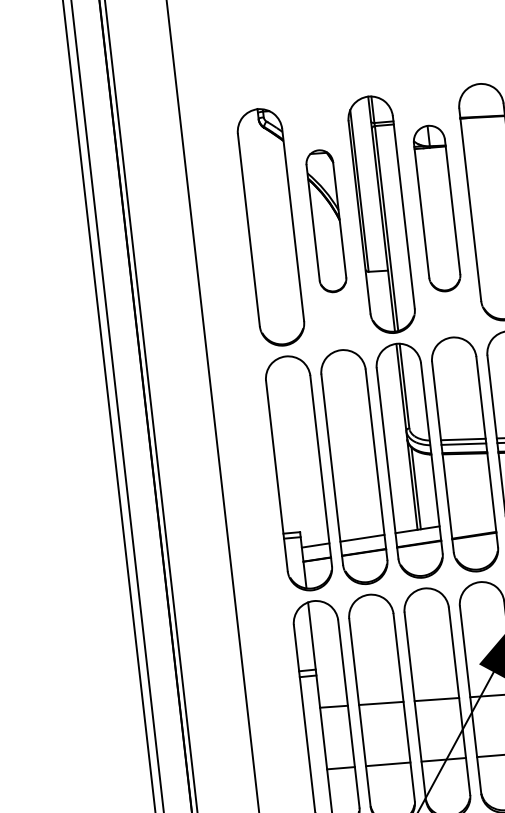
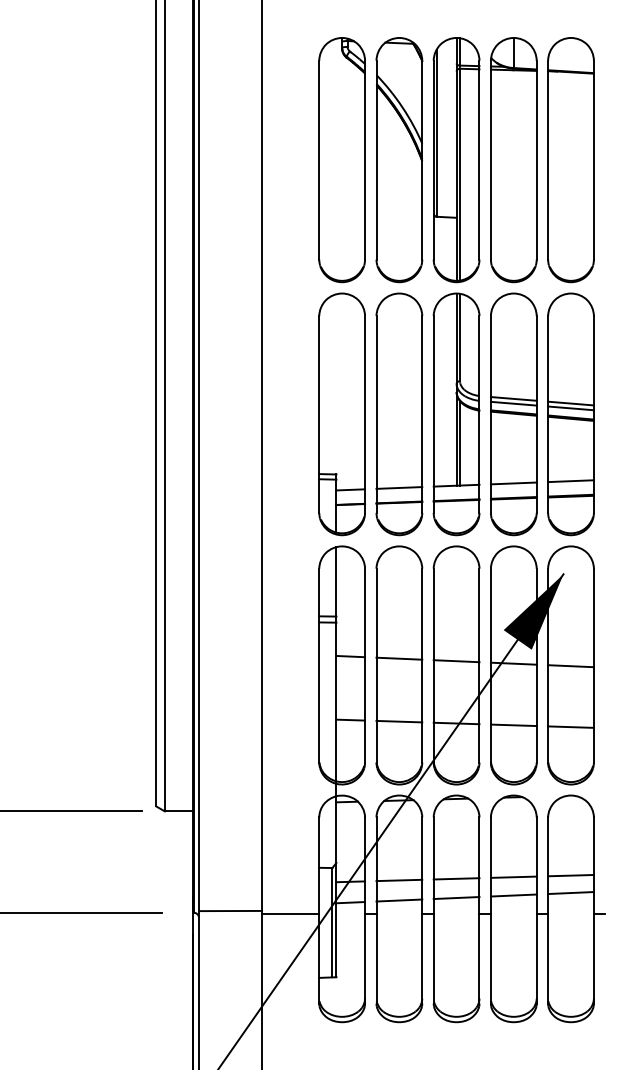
part: (436, 208) -> (513, 160), size x1.43
part: (326, 221) -> (399, 160), size x1.67
line: (472, 521) -> (513, 483), added

